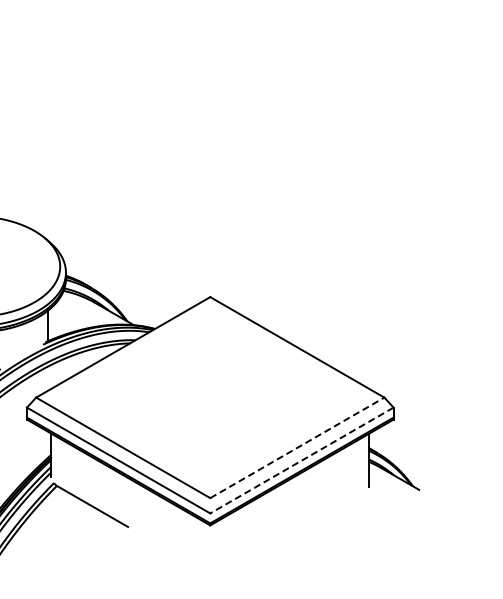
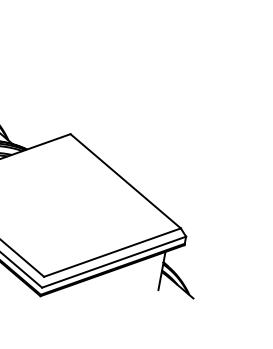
line: (297, 447) -> (112, 252), dashed -> solid
line: (301, 460) -> (113, 262), dashed -> solid

